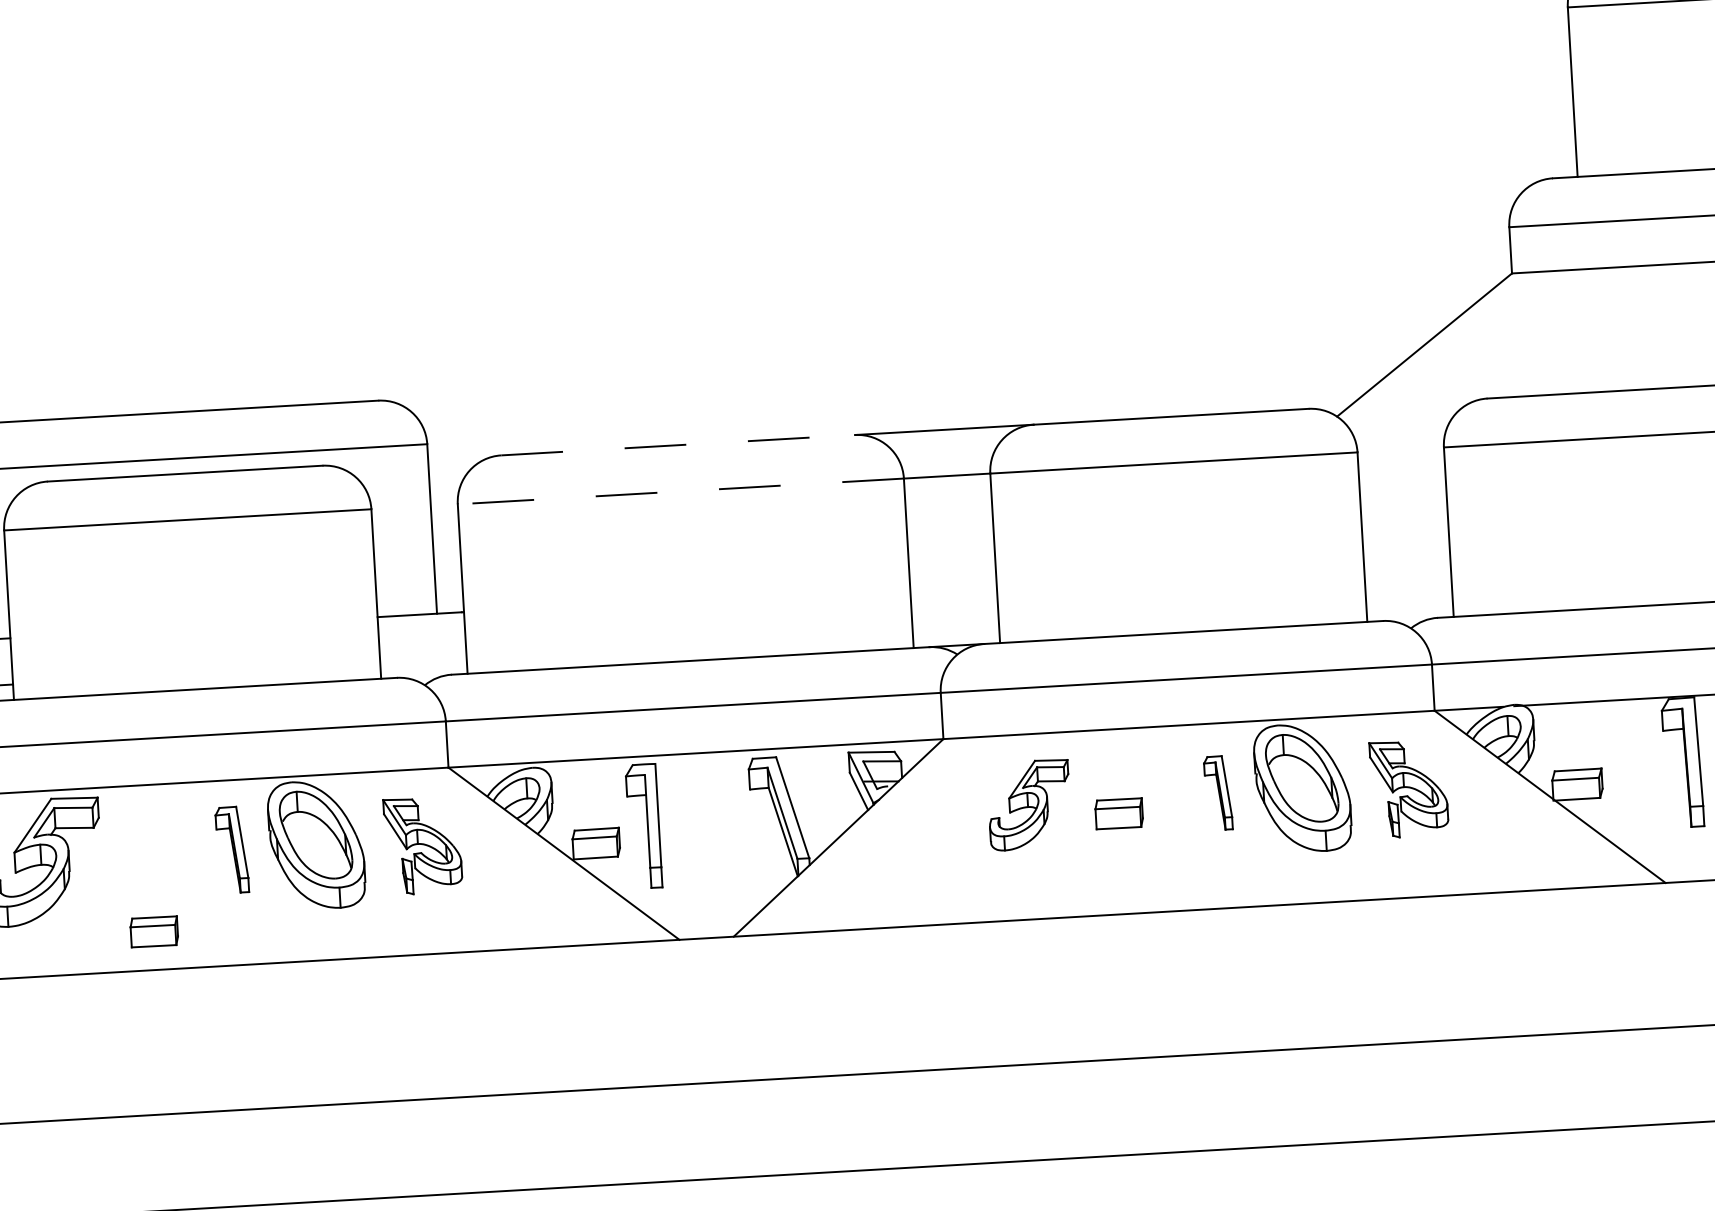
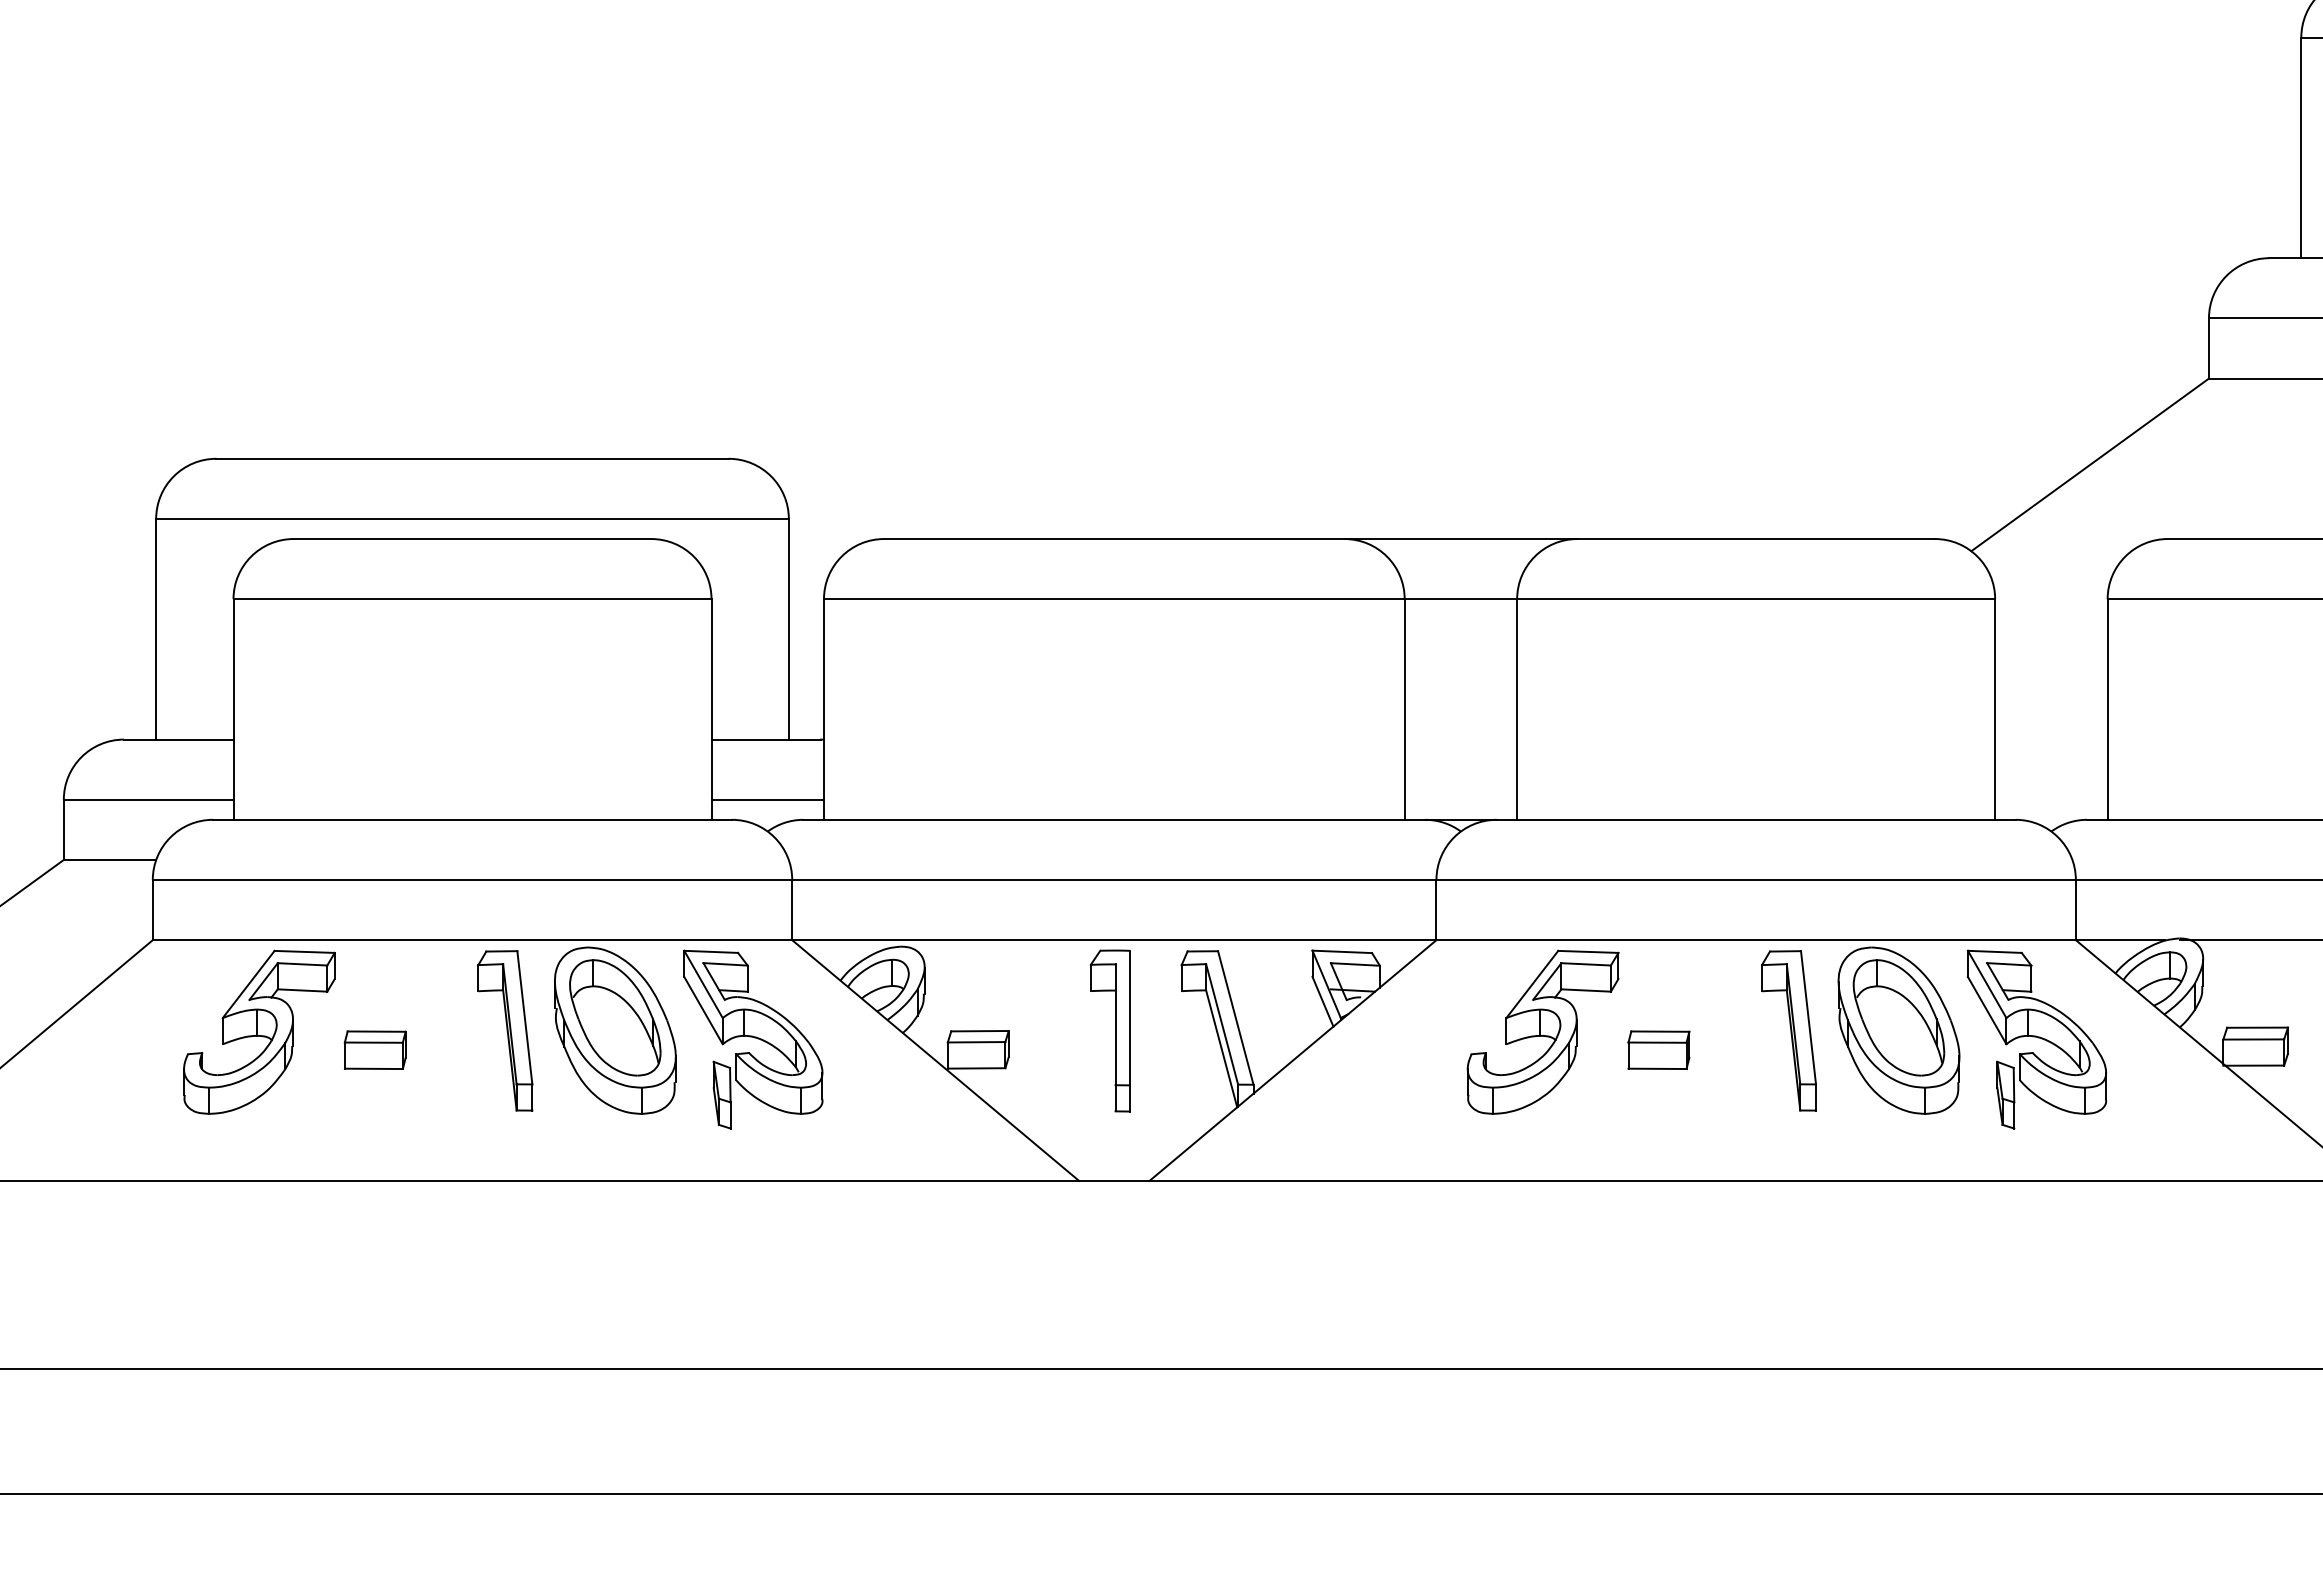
line: (678, 445) -> (1114, 539), dashed -> solid
line: (680, 491) -> (1113, 599), dashed -> solid
line: (423, 660) -> (767, 799), added
part: (1408, 788) -> (2036, 1039), size x1.43
part: (1217, 792) -> (1788, 1030), size x1.67
part: (1028, 804) -> (1542, 1031), size x1.43
part: (643, 826) -> (1109, 1030), moved
part: (423, 845) -> (753, 1039), size x1.43
part: (232, 849) -> (505, 1030), size x1.43
part: (153, 931) -> (374, 1049), moved

